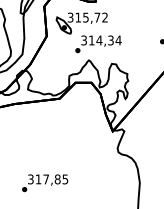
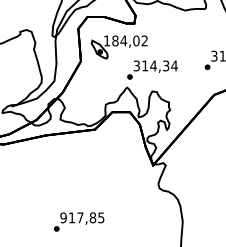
text: (83, 17) -> (121, 40), 315,72 -> 184,02
text: (98, 43) -> (152, 69), moved
text: (30, 179) -> (63, 217), 317,85 -> 917,85

